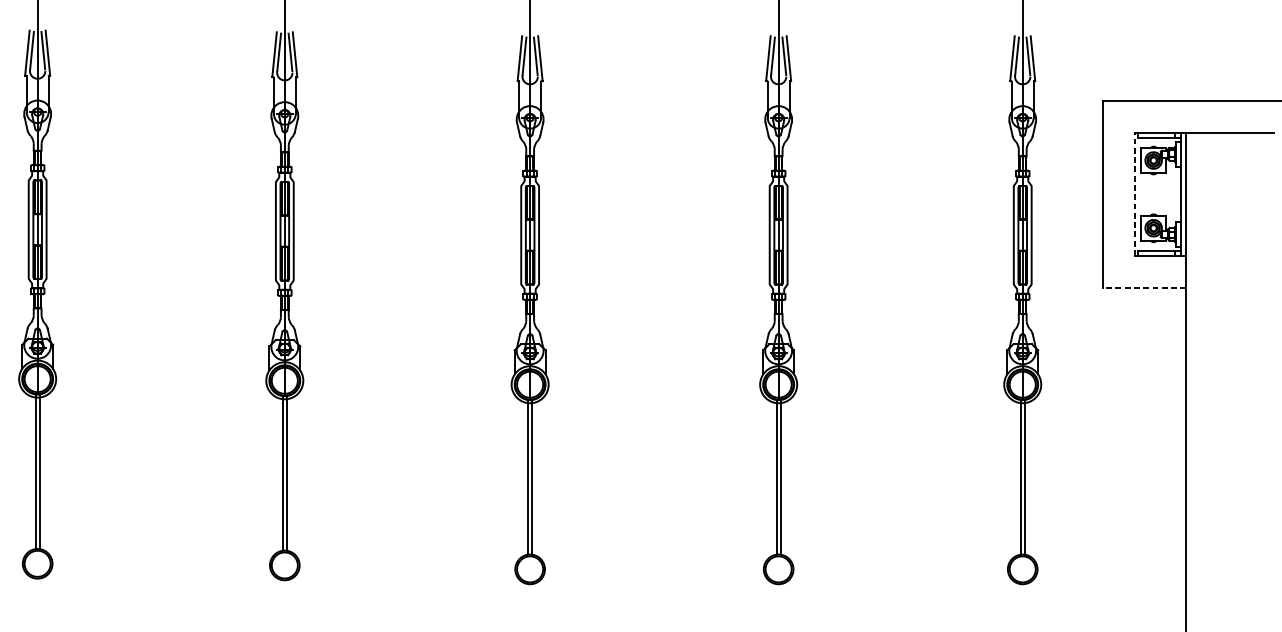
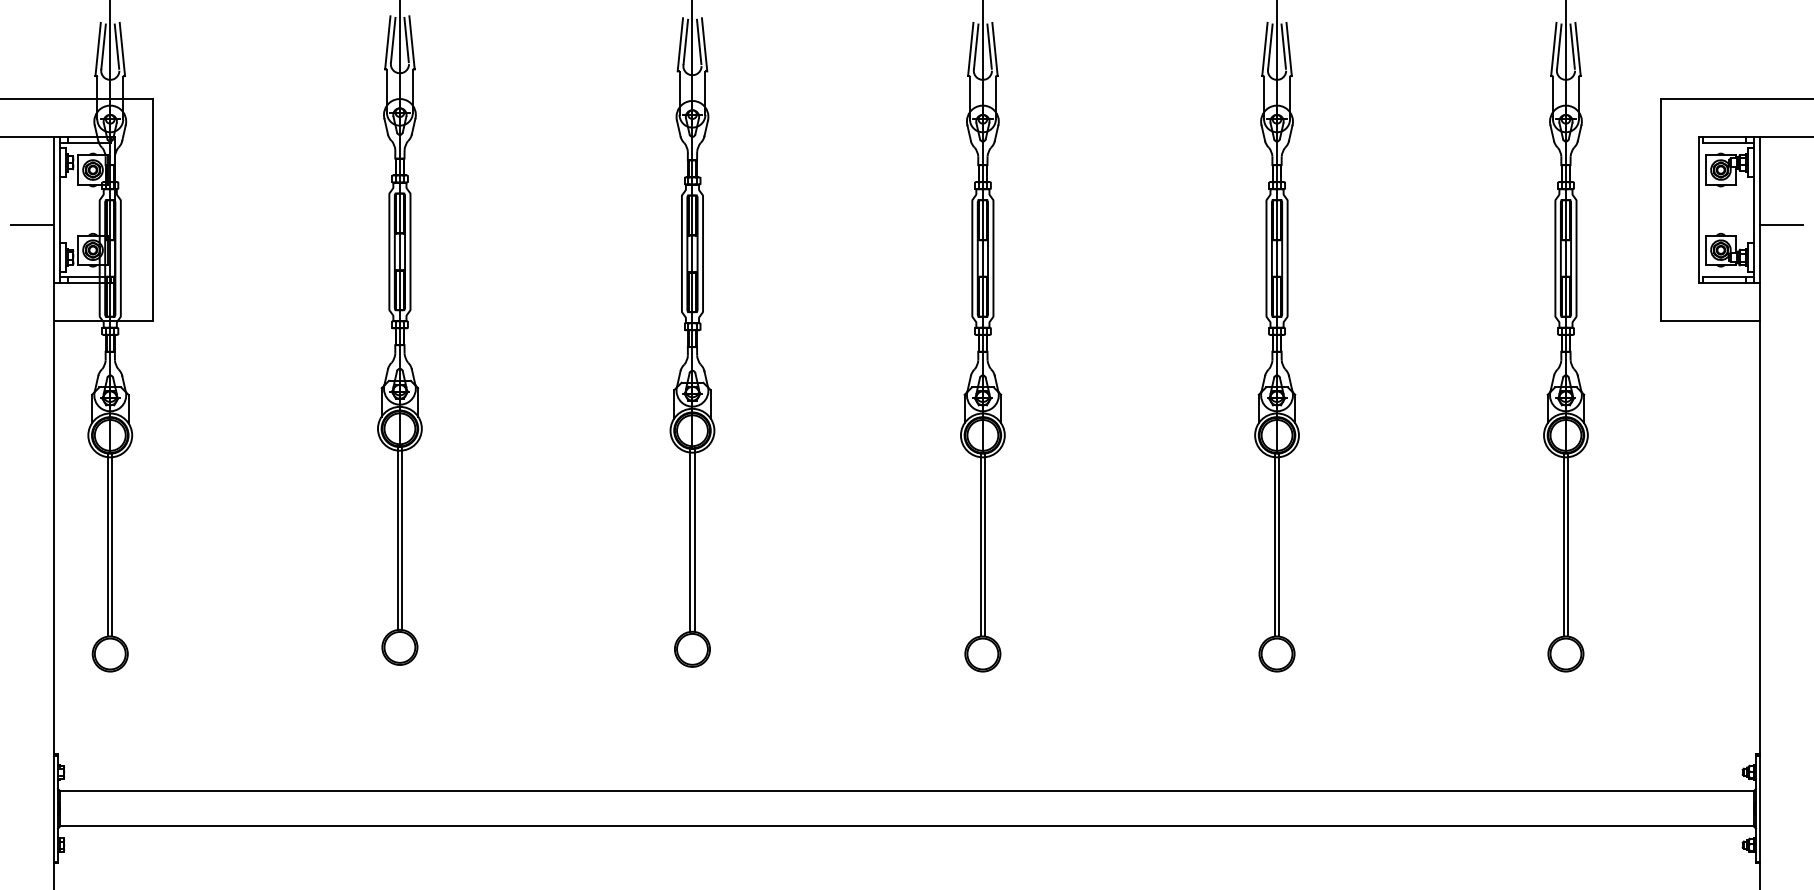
line: (1135, 194) -> (1699, 210), dashed -> solid
line: (1204, 206) -> (1781, 224), added
line: (1143, 287) -> (1709, 320), dashed -> solid

